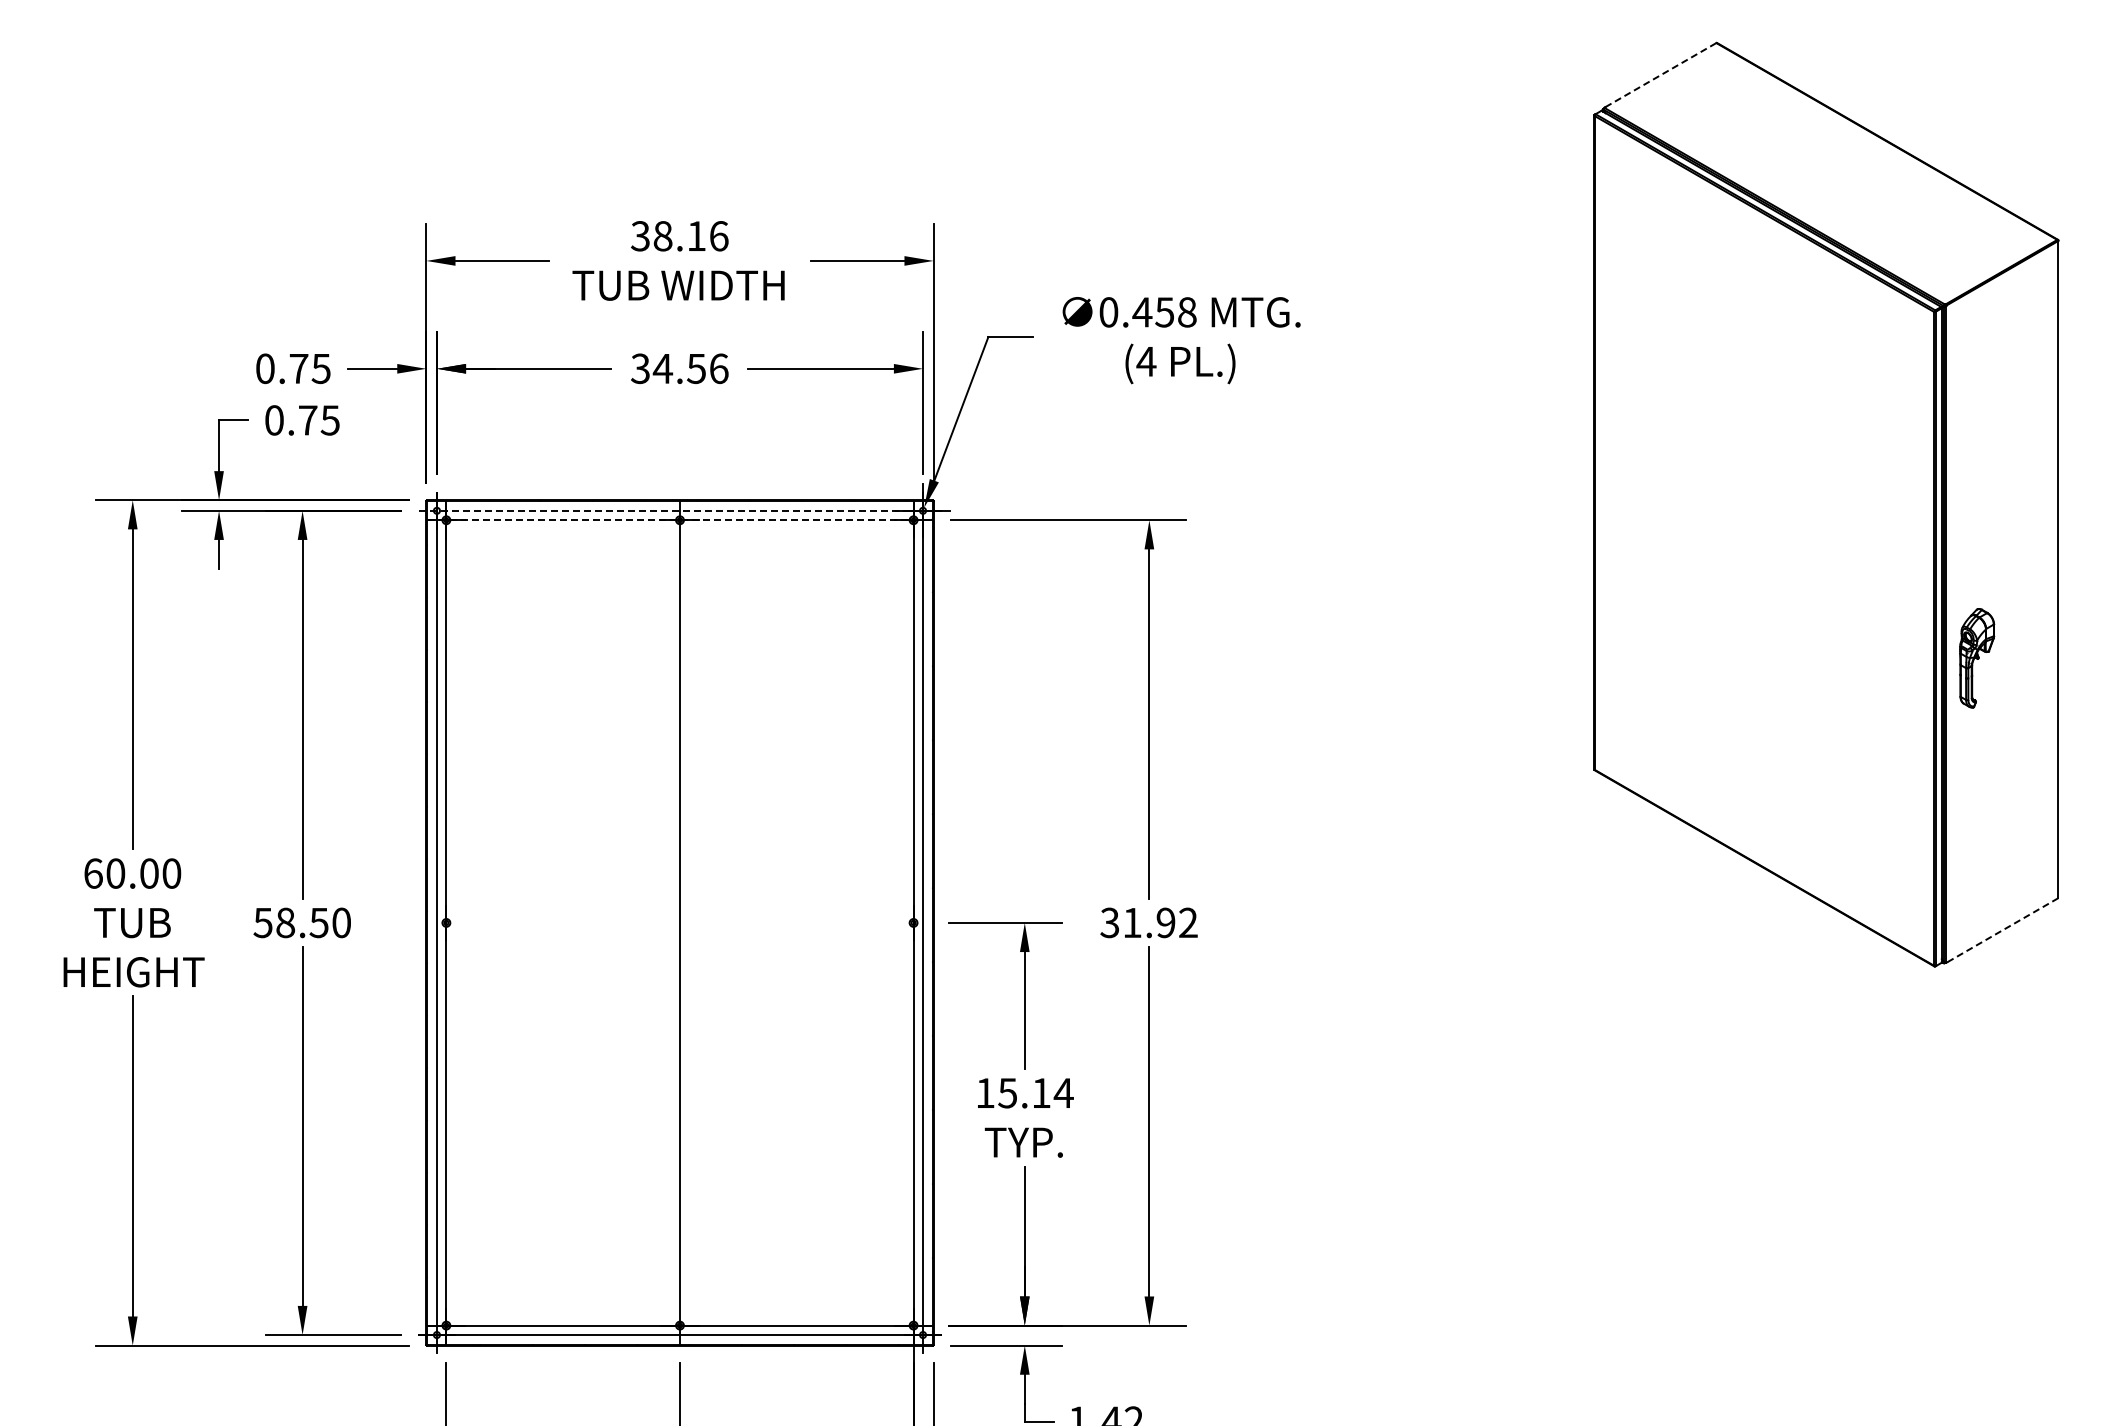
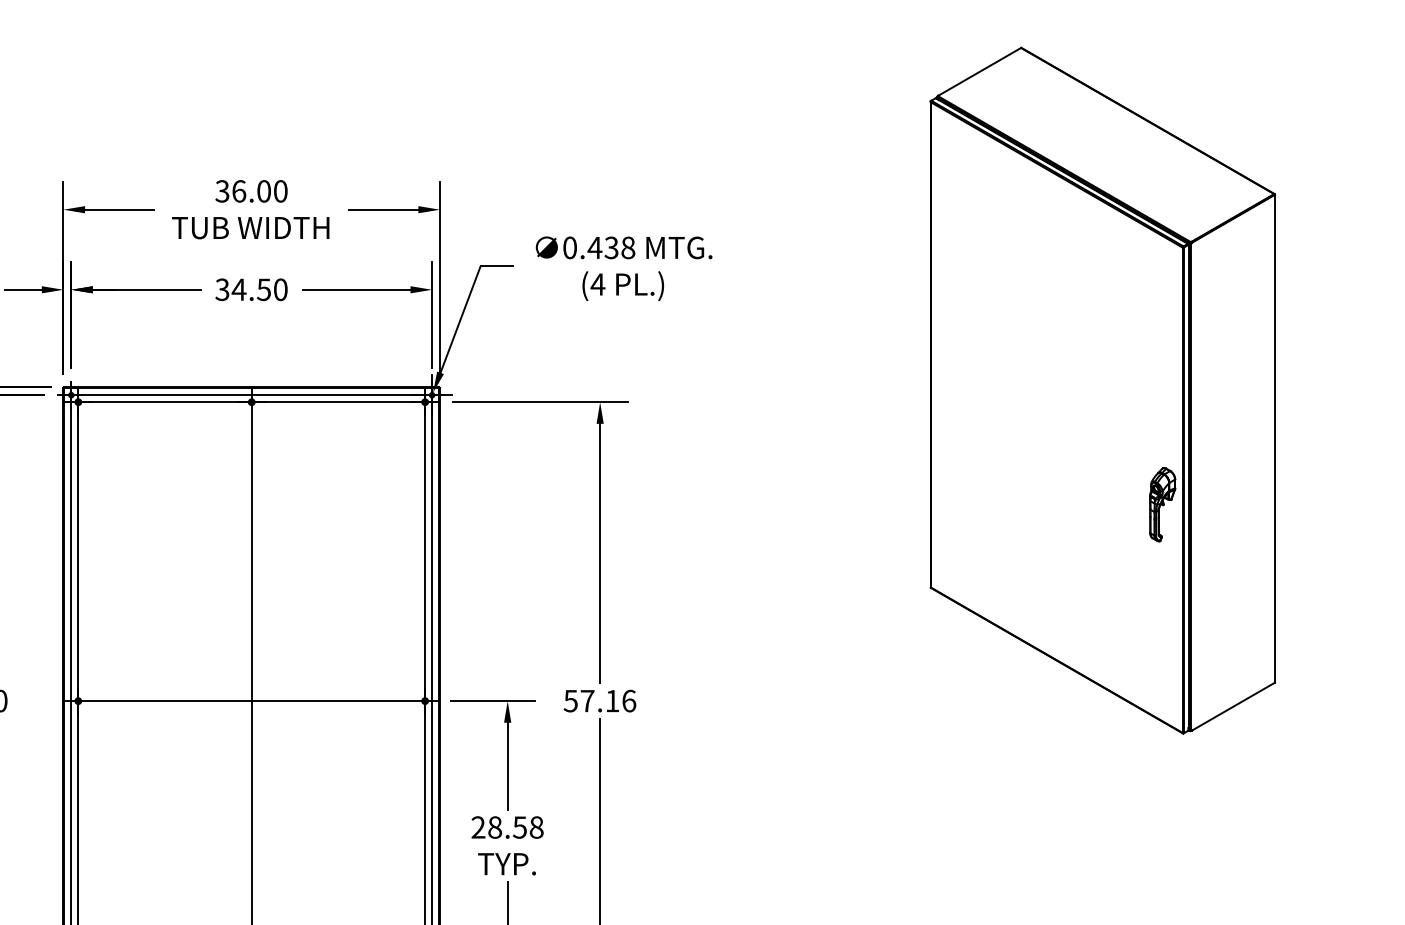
line: (1661, 74) -> (980, 71), dashed -> solid
text: (690, 236) -> (259, 191), 38.16 -> 36.00
text: (1164, 312) -> (611, 247), 0.458 -> 0.438
text: (719, 368) -> (281, 289), 34.56 -> 34.50
line: (679, 510) -> (251, 394), dashed -> solid
line: (679, 520) -> (251, 402), dashed -> solid
part: (1977, 658) -> (1162, 504), moved
line: (679, 922) -> (251, 700), added
text: (1148, 922) -> (599, 700), 31.92 -> 57.16
line: (2002, 930) -> (1233, 706), dashed -> solid
text: (1024, 1093) -> (507, 827), 15.14 -> 28.58

